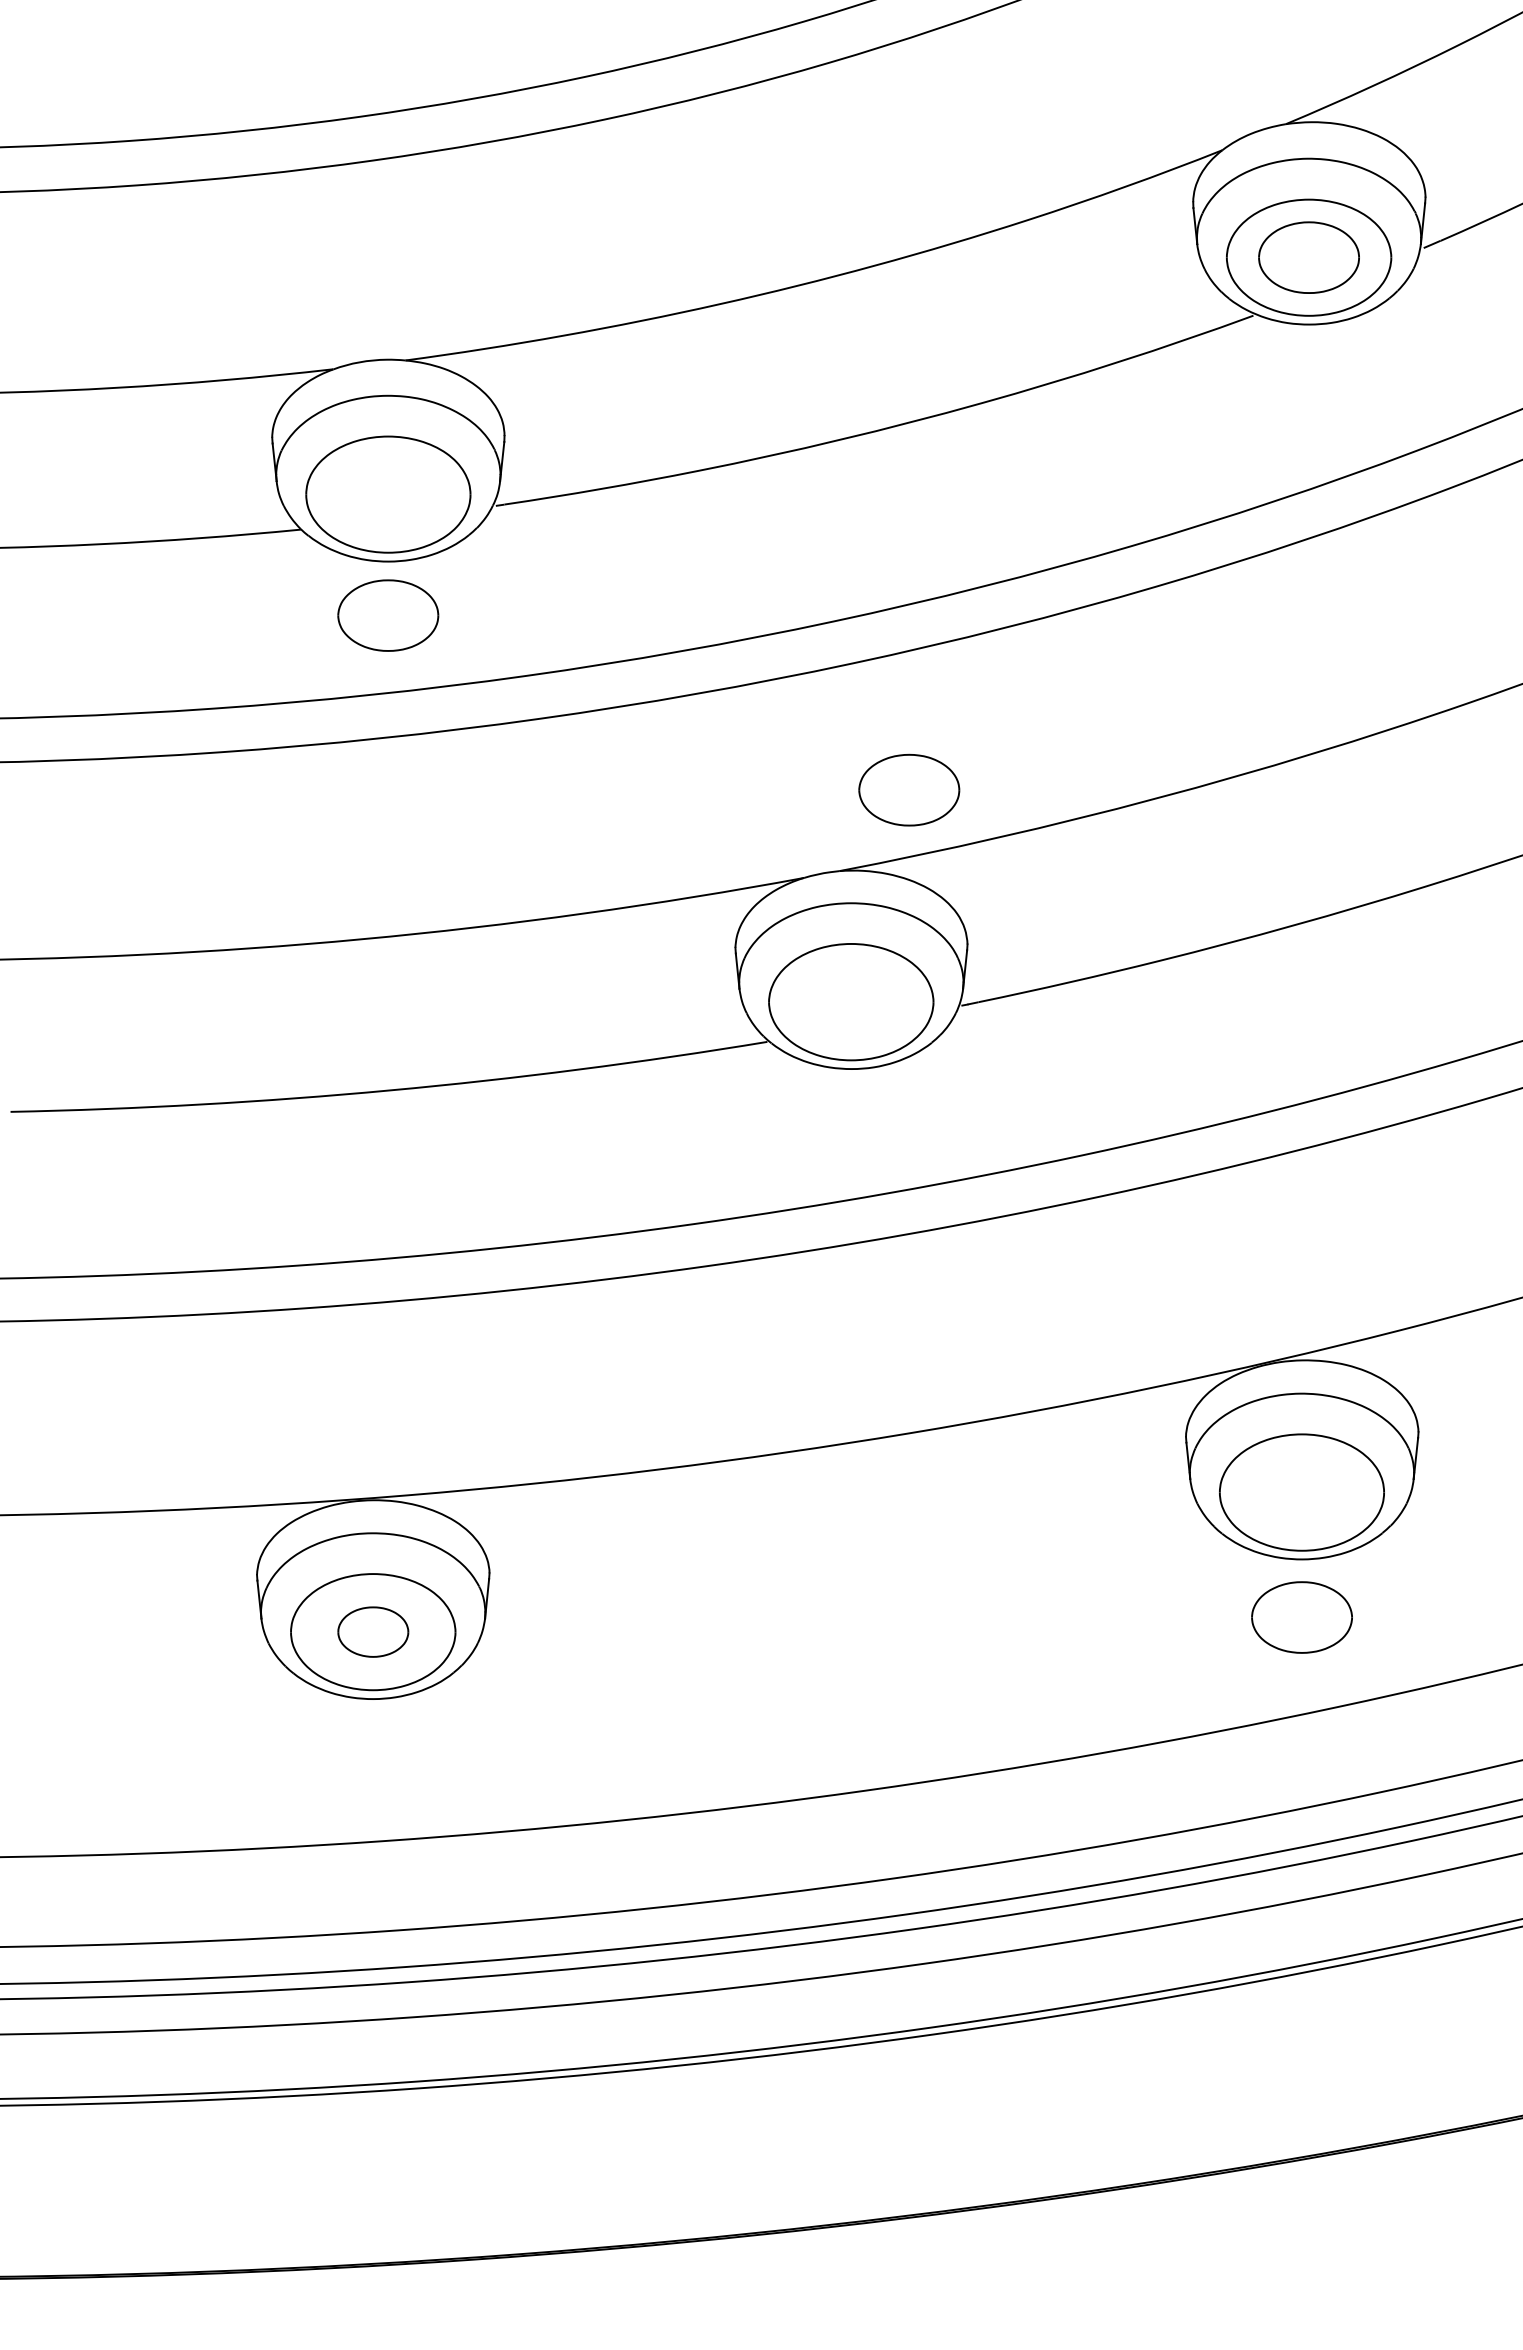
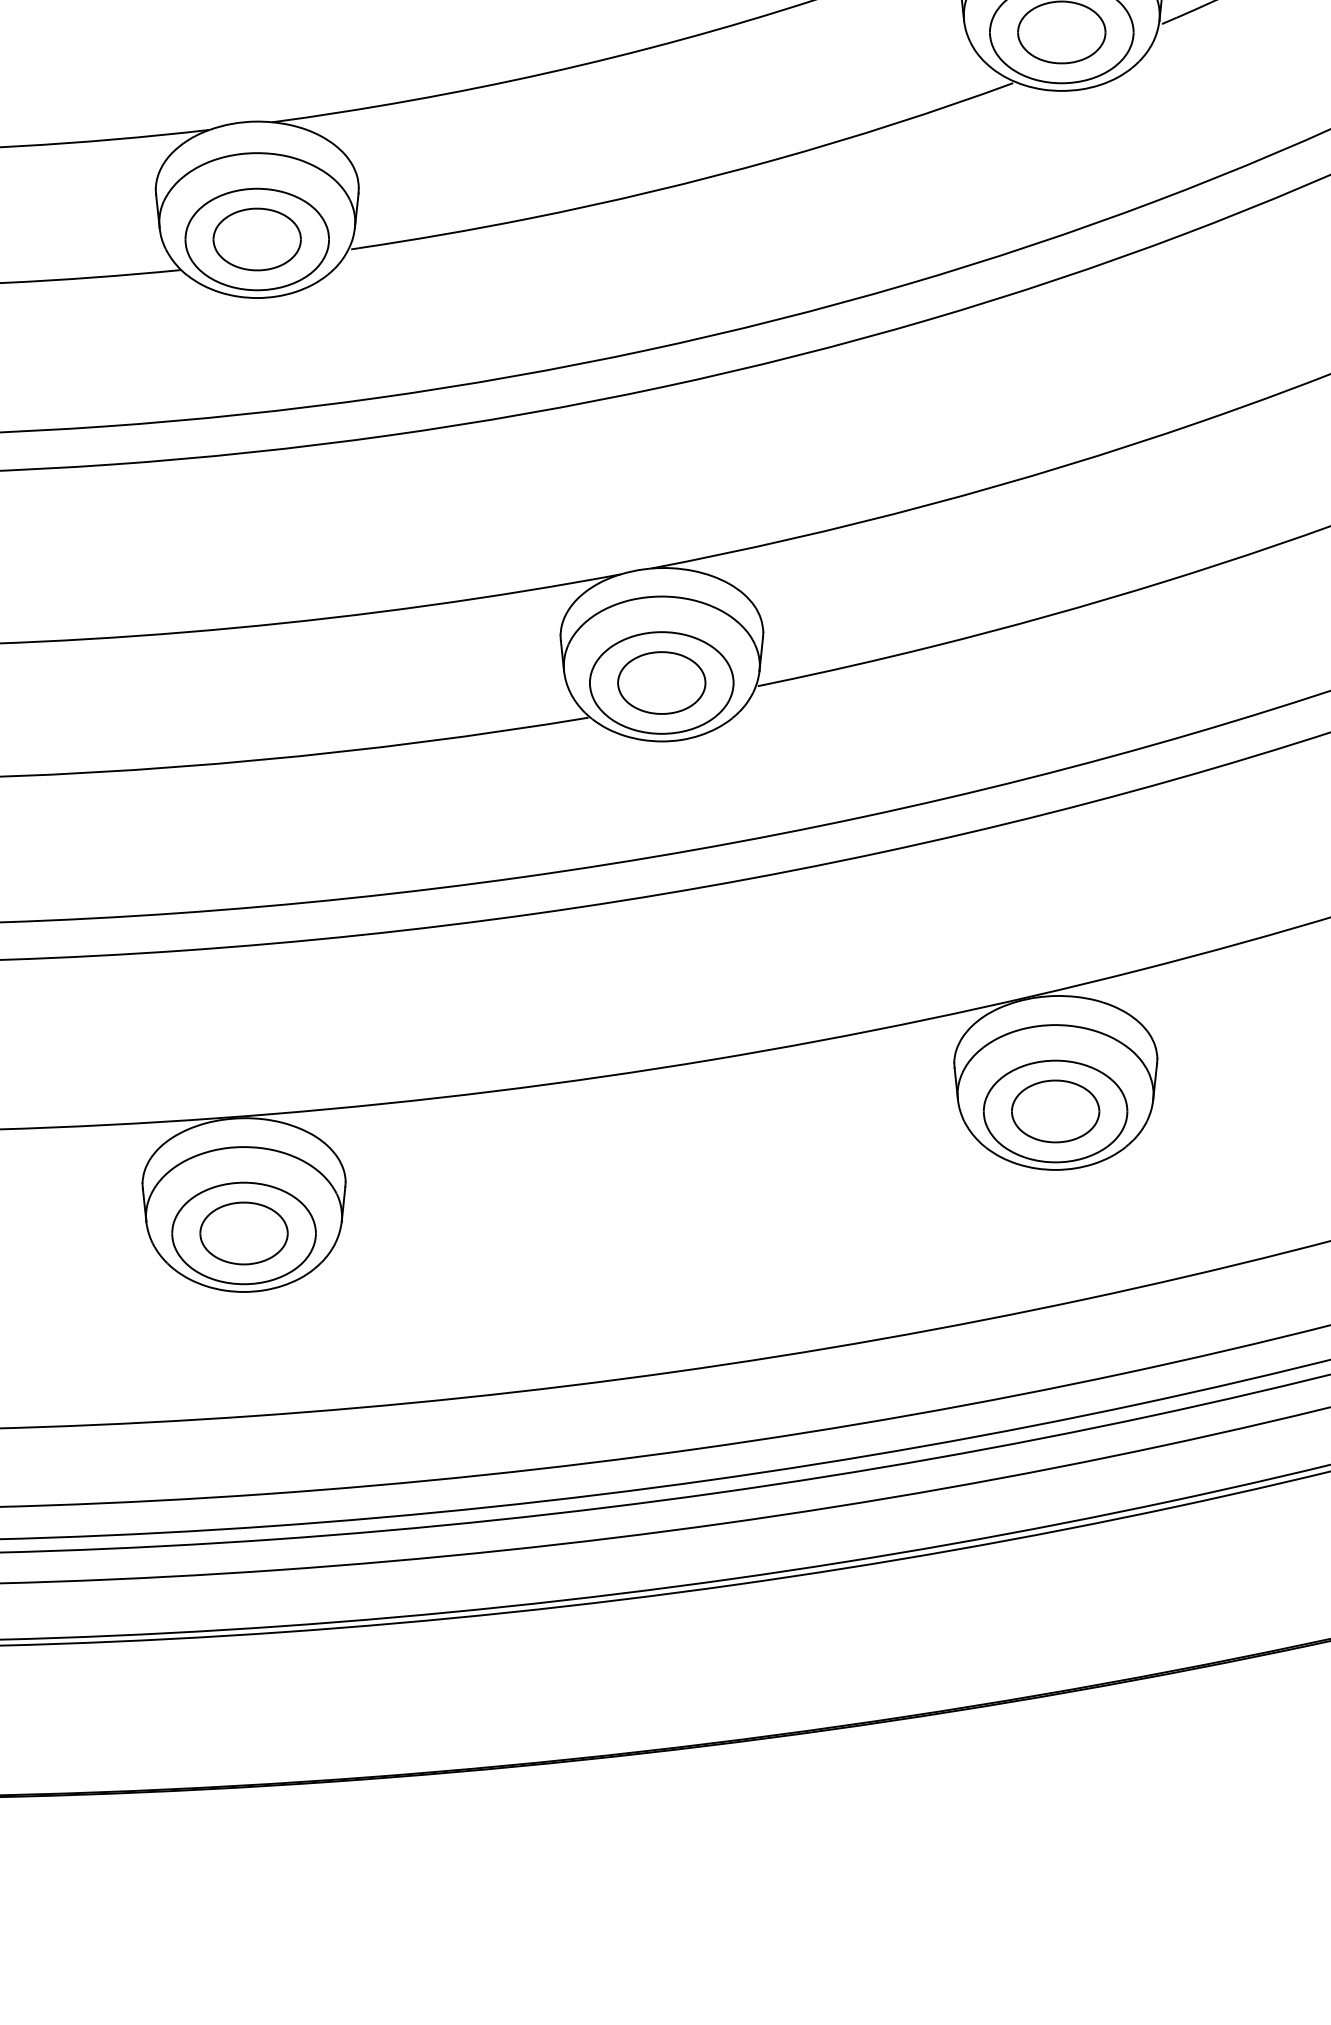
part: (388, 615) -> (257, 239), moved
part: (909, 789) -> (661, 682), moved
part: (1301, 1617) -> (1055, 1111), moved
part: (373, 1631) -> (244, 1232), size x1.43

